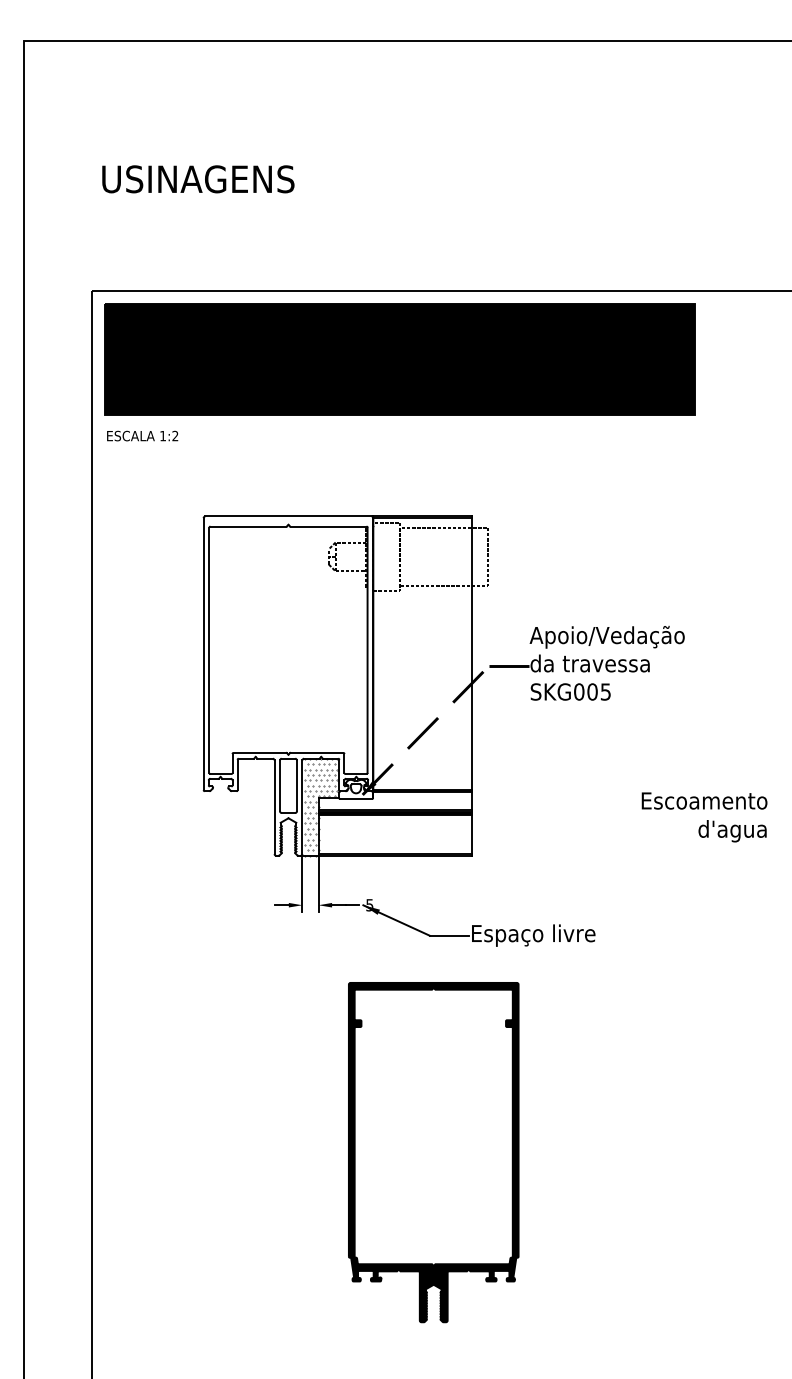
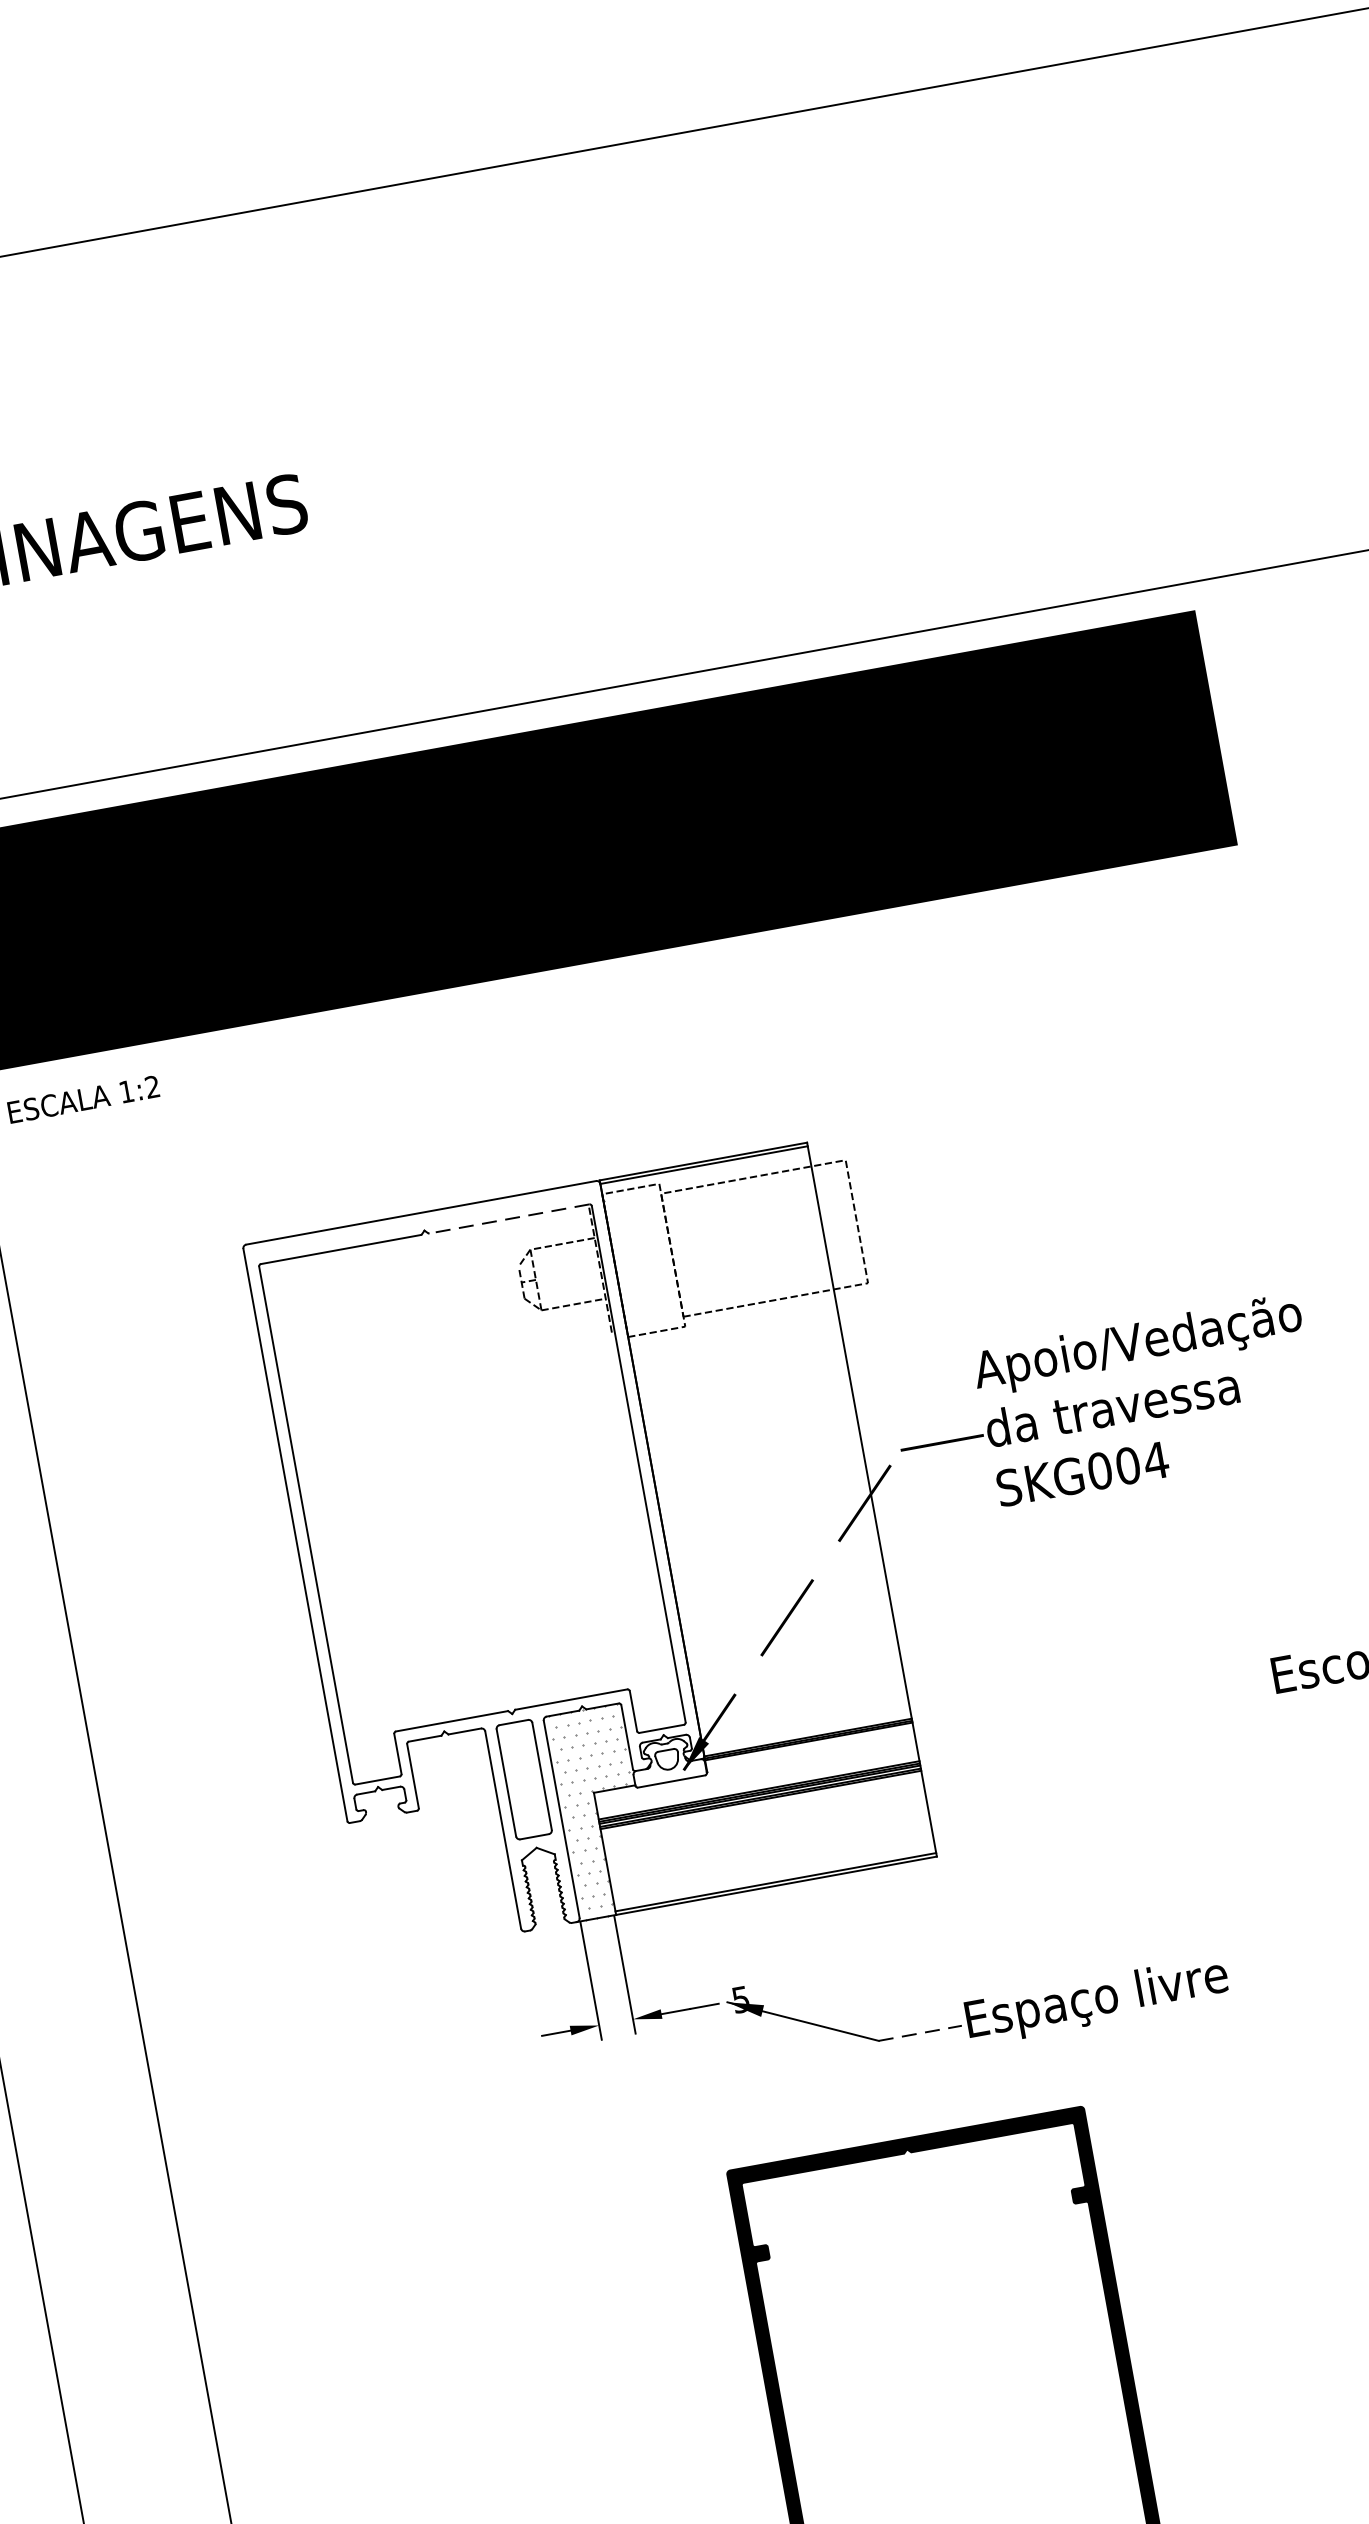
line: (328, 526) -> (509, 1218), solid -> dashed
text: (605, 691) -> (1155, 1459), SKG005 -> SKG004
line: (449, 935) -> (920, 2032), solid -> dashed

